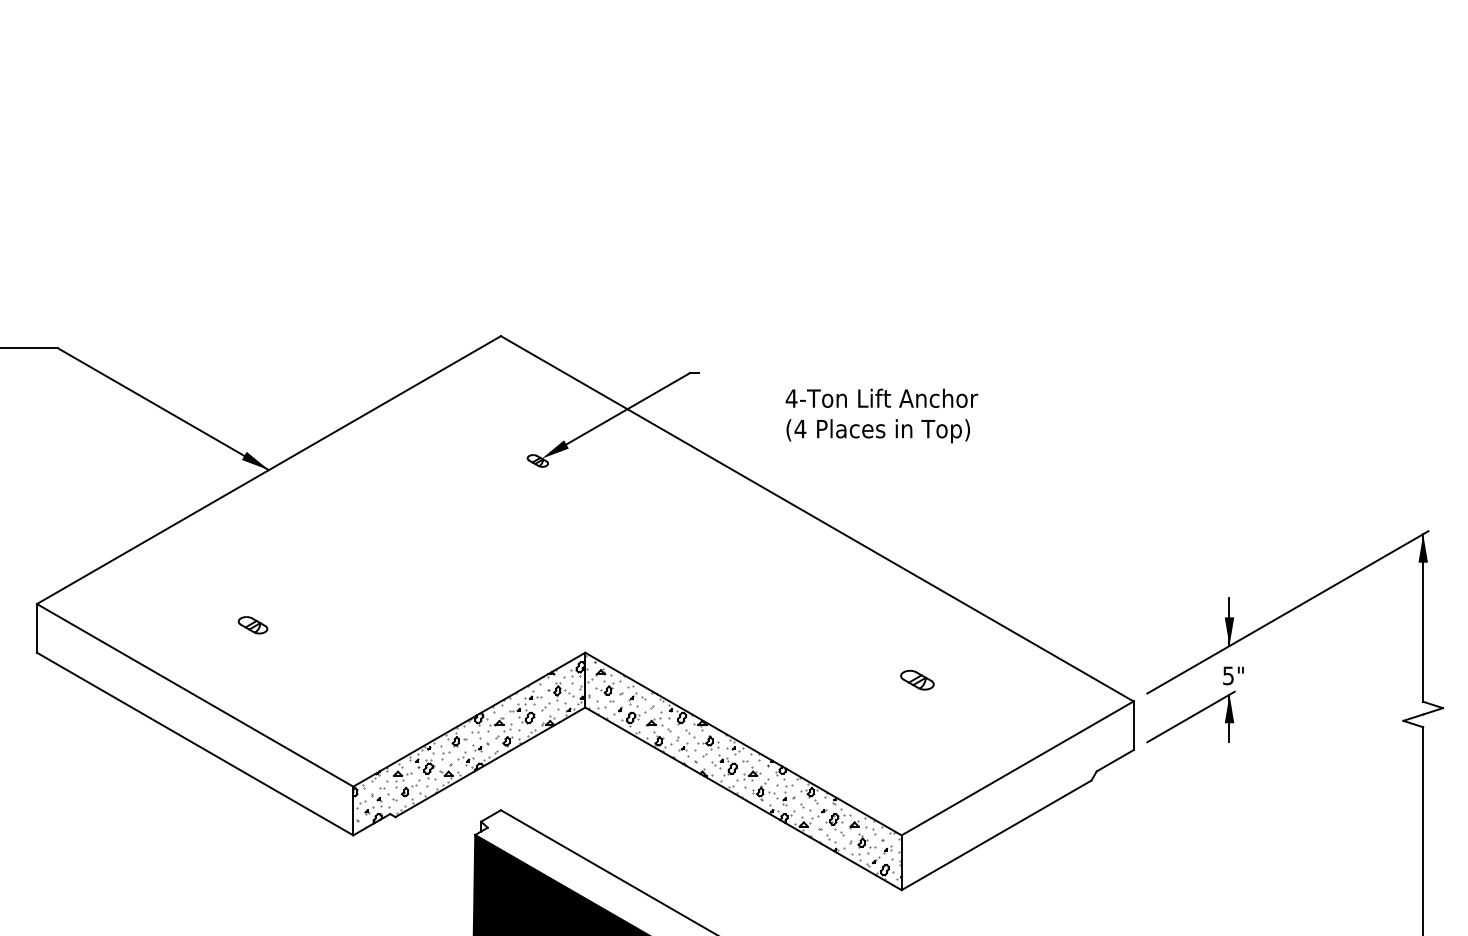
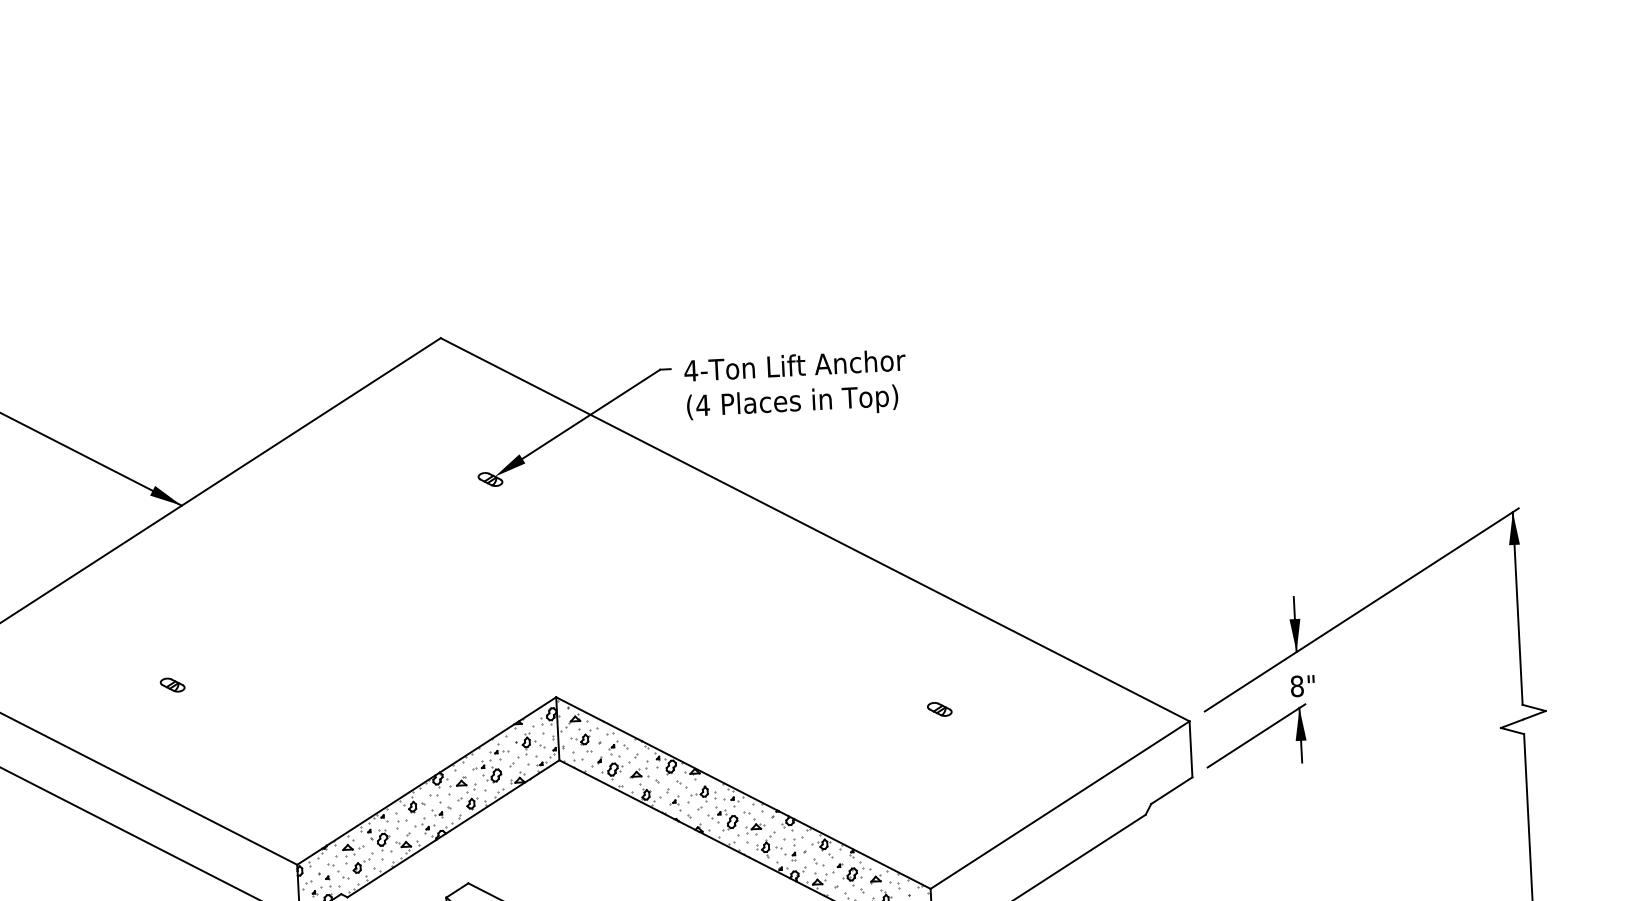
text: (881, 415) -> (795, 385), moved
part: (253, 625) -> (173, 685), size x0.71
text: (1228, 675) -> (1297, 685), 5" -> 8"
part: (917, 679) -> (939, 708), size x0.62

